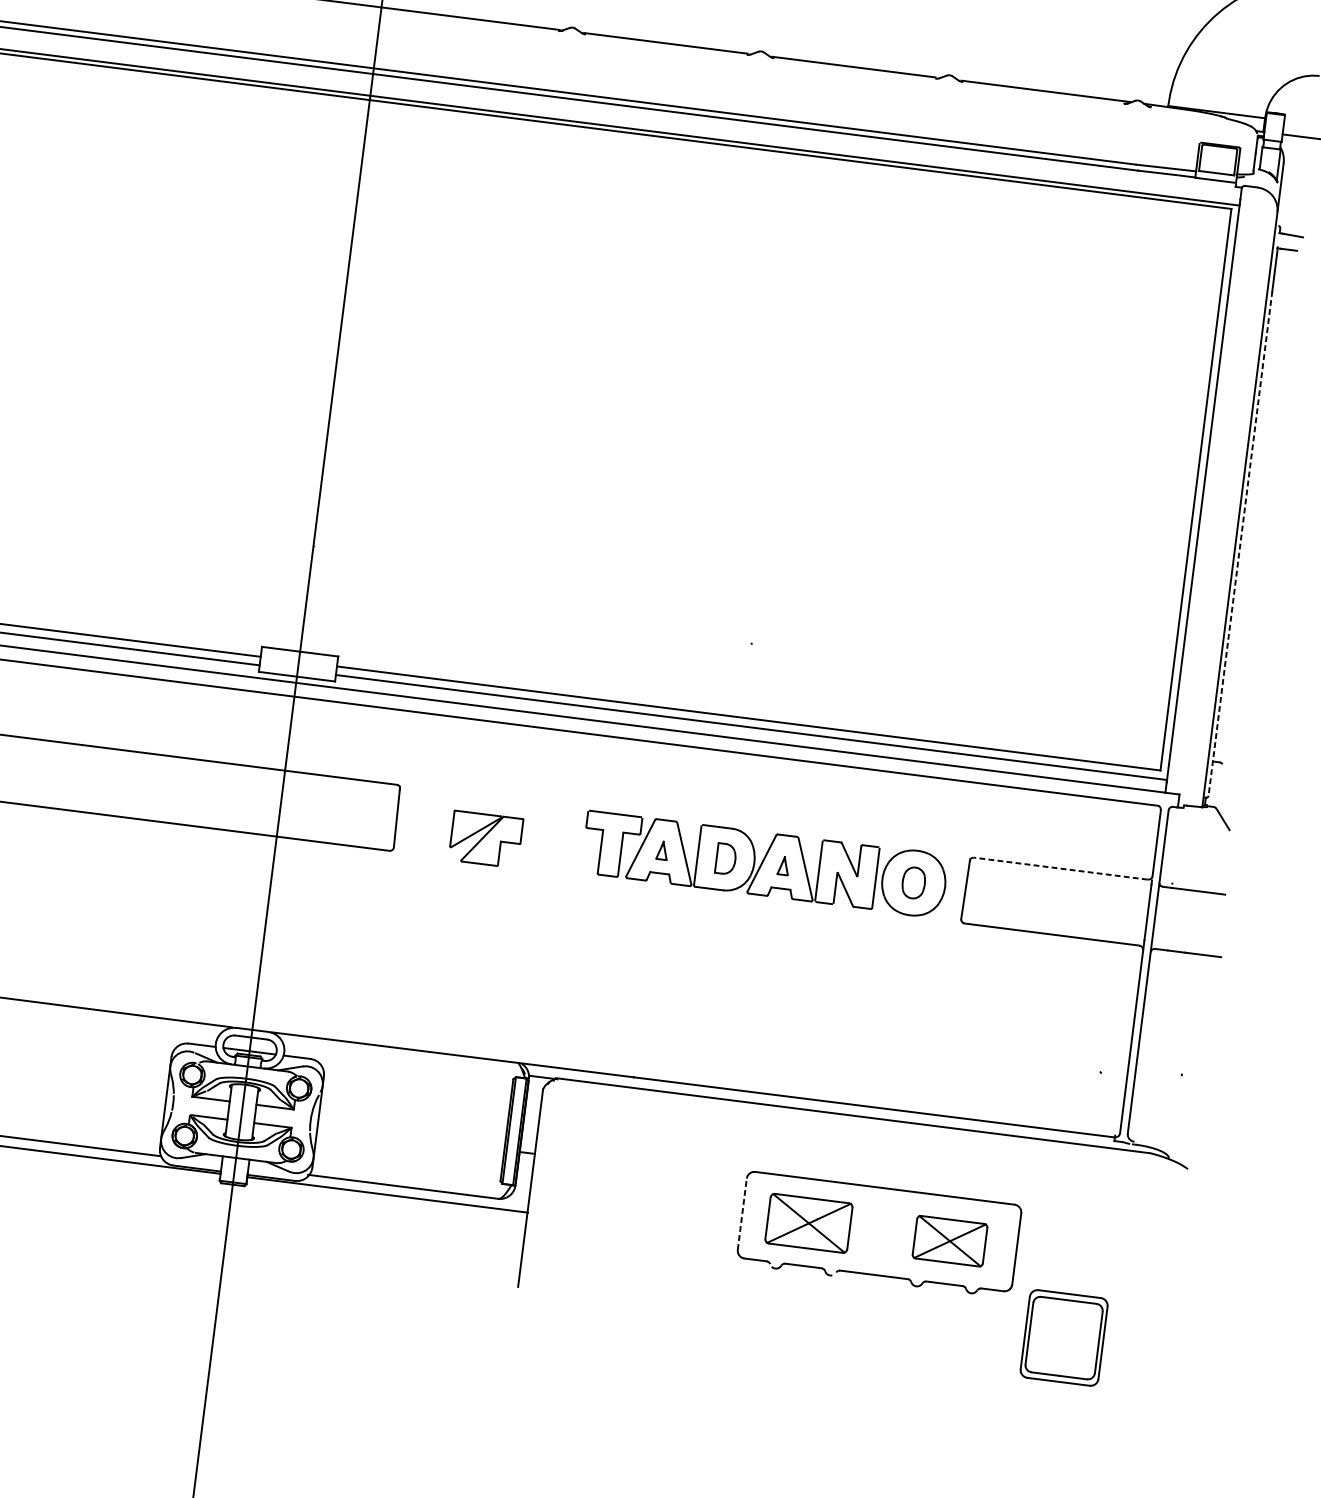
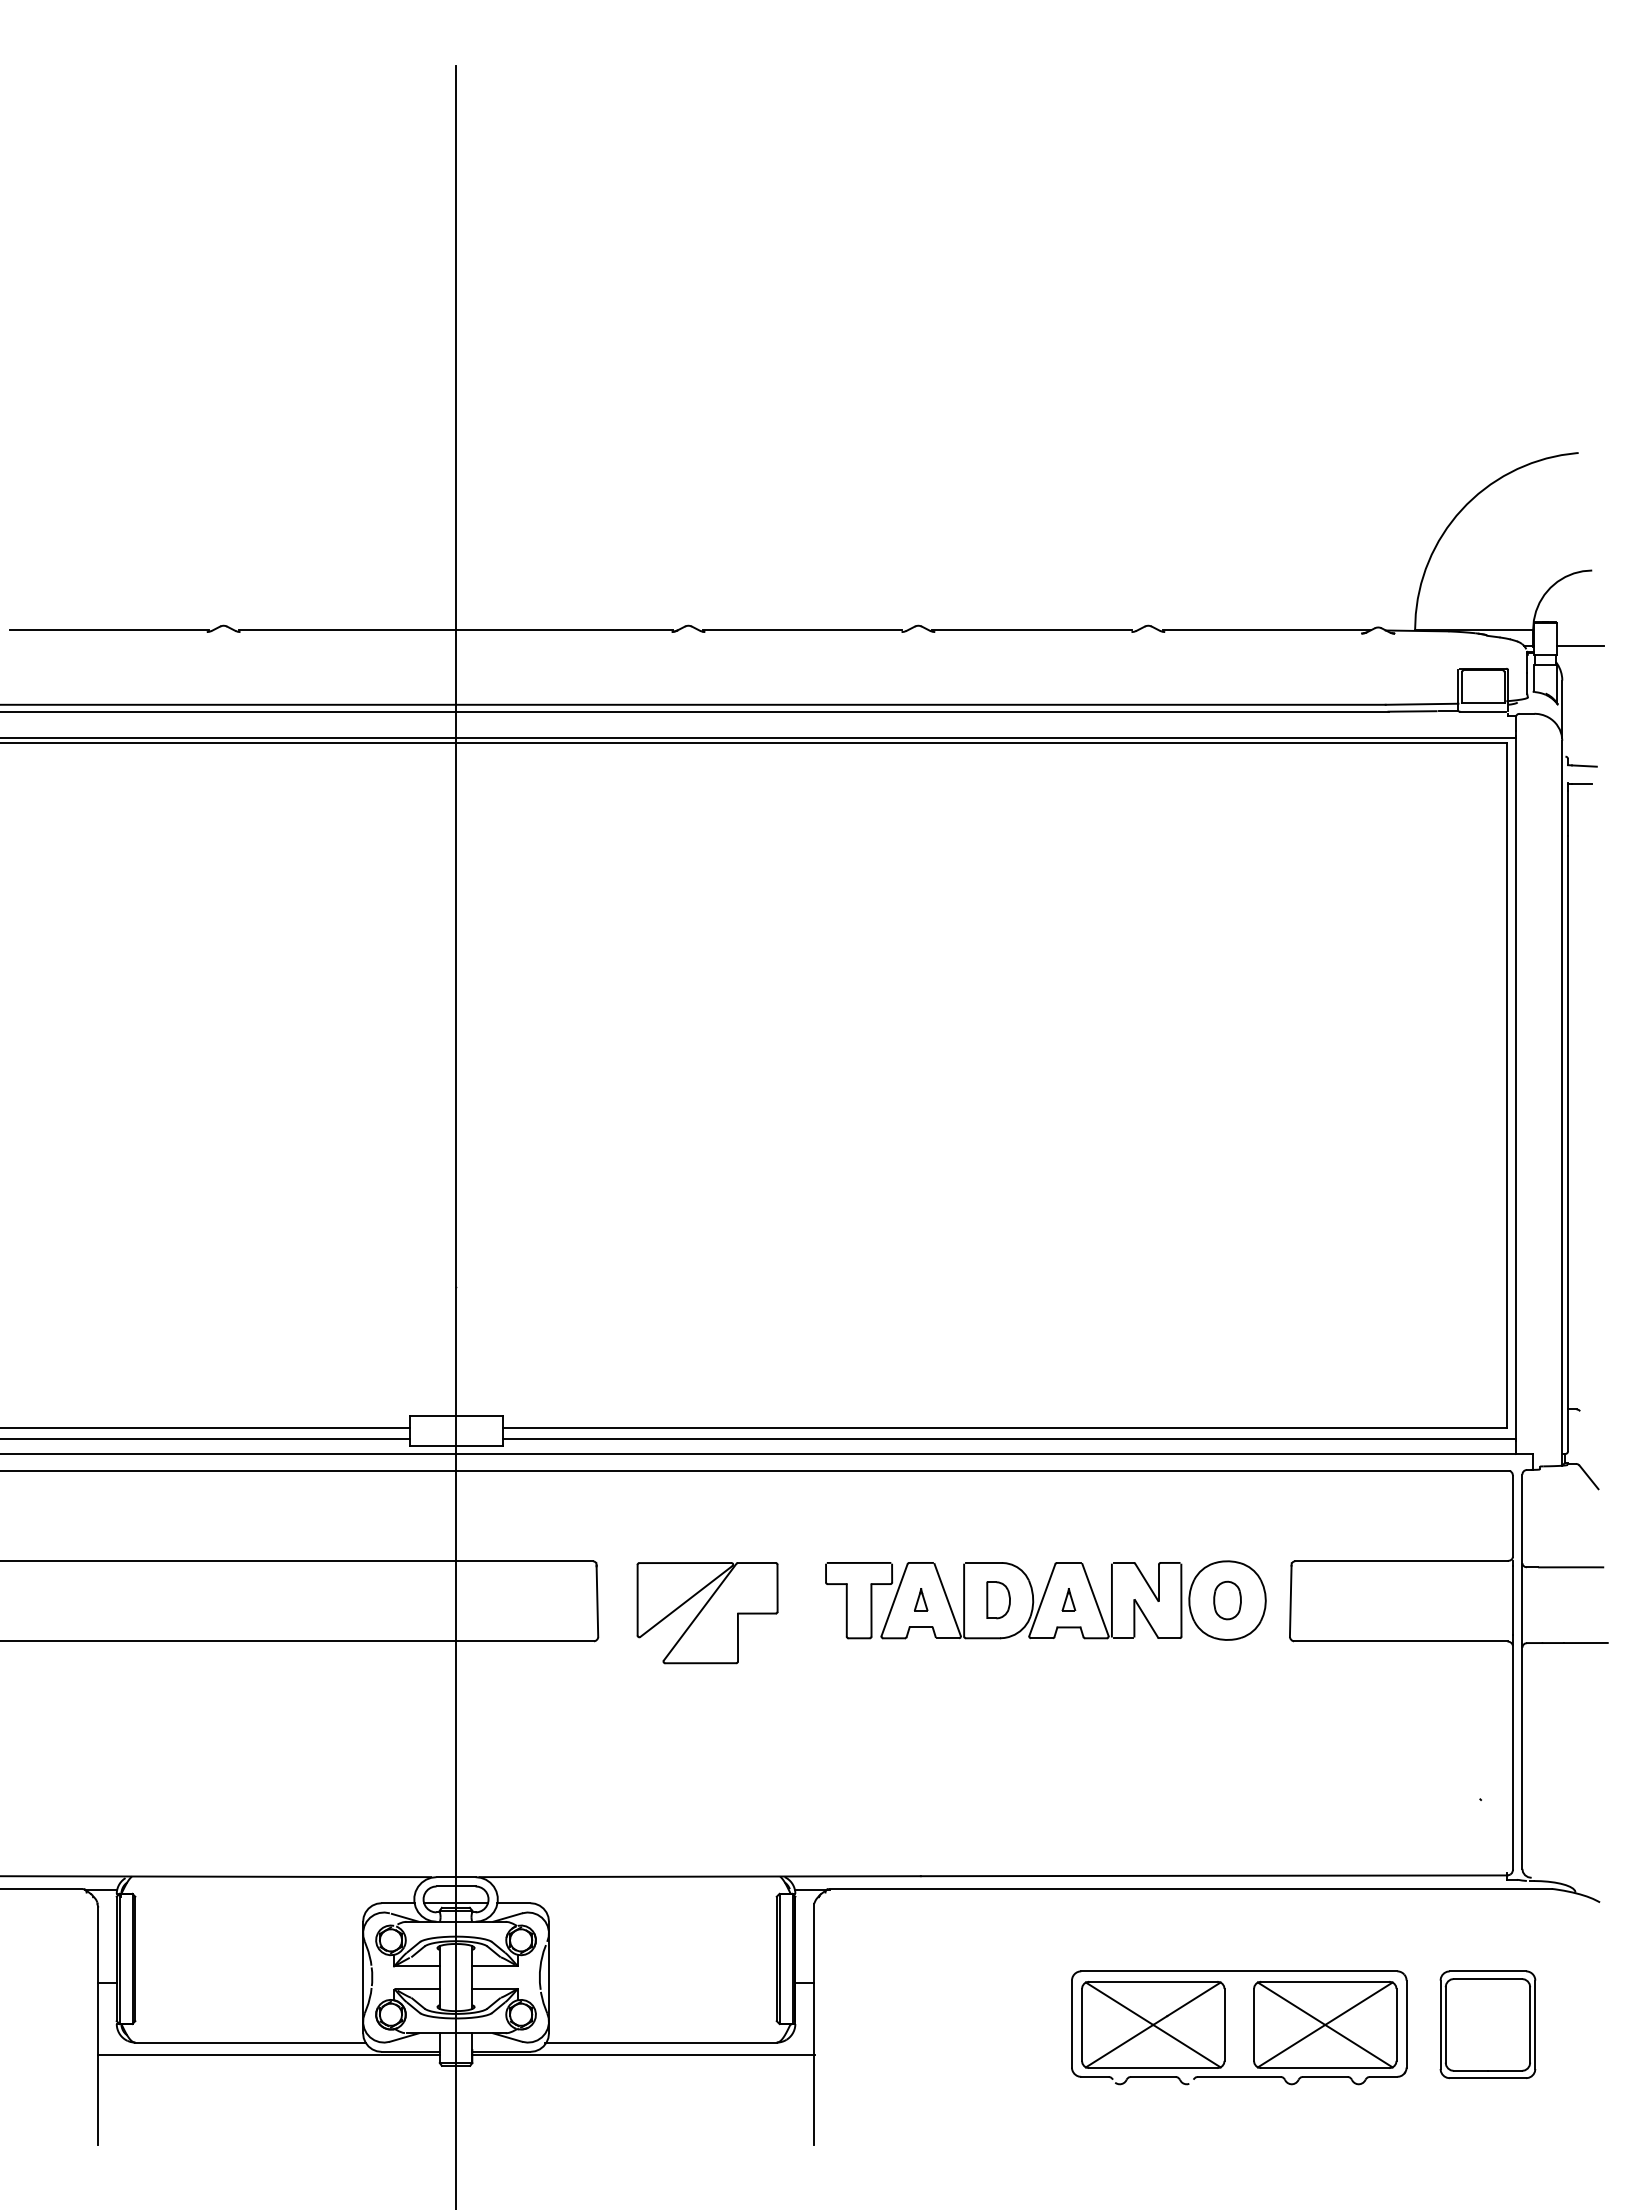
line: (1240, 543) -> (1568, 1143), dashed -> solid
part: (485, 839) -> (707, 1613), size x1.67
line: (1059, 868) -> (1400, 1561), dashed -> solid
line: (741, 1213) -> (1071, 2023), dashed -> solid
part: (809, 1223) -> (1153, 2024), size x1.43
part: (950, 1240) -> (1325, 2024), size x1.67
part: (1063, 1337) -> (1487, 2024), moved

